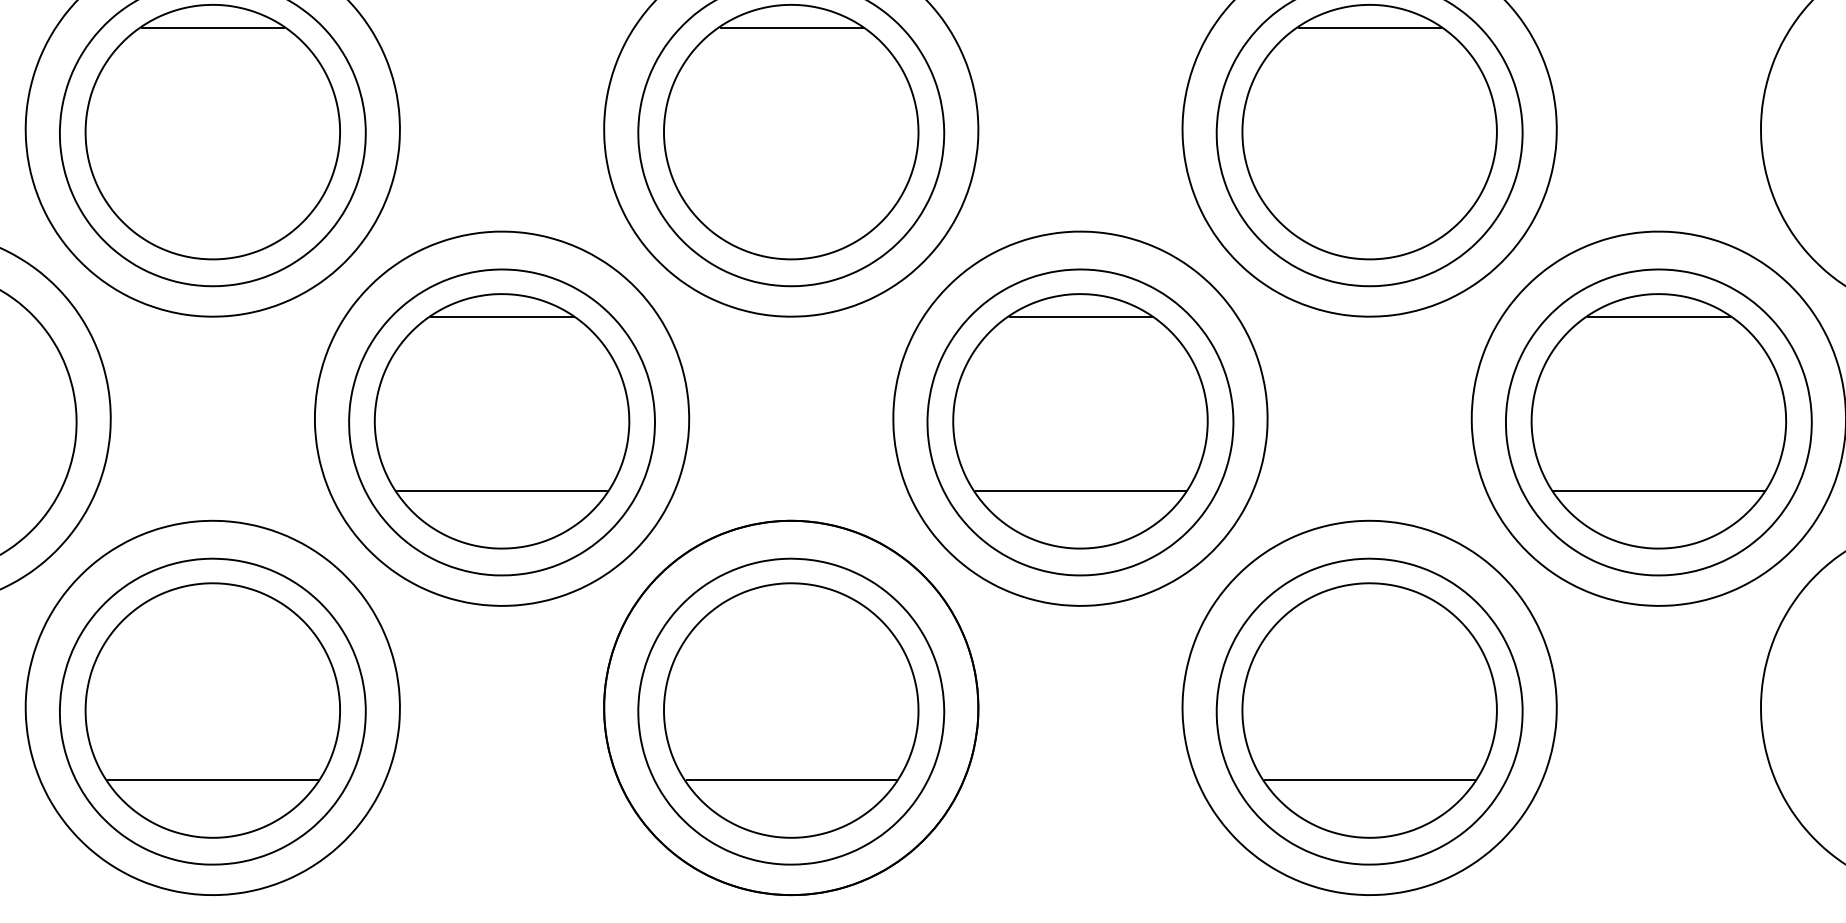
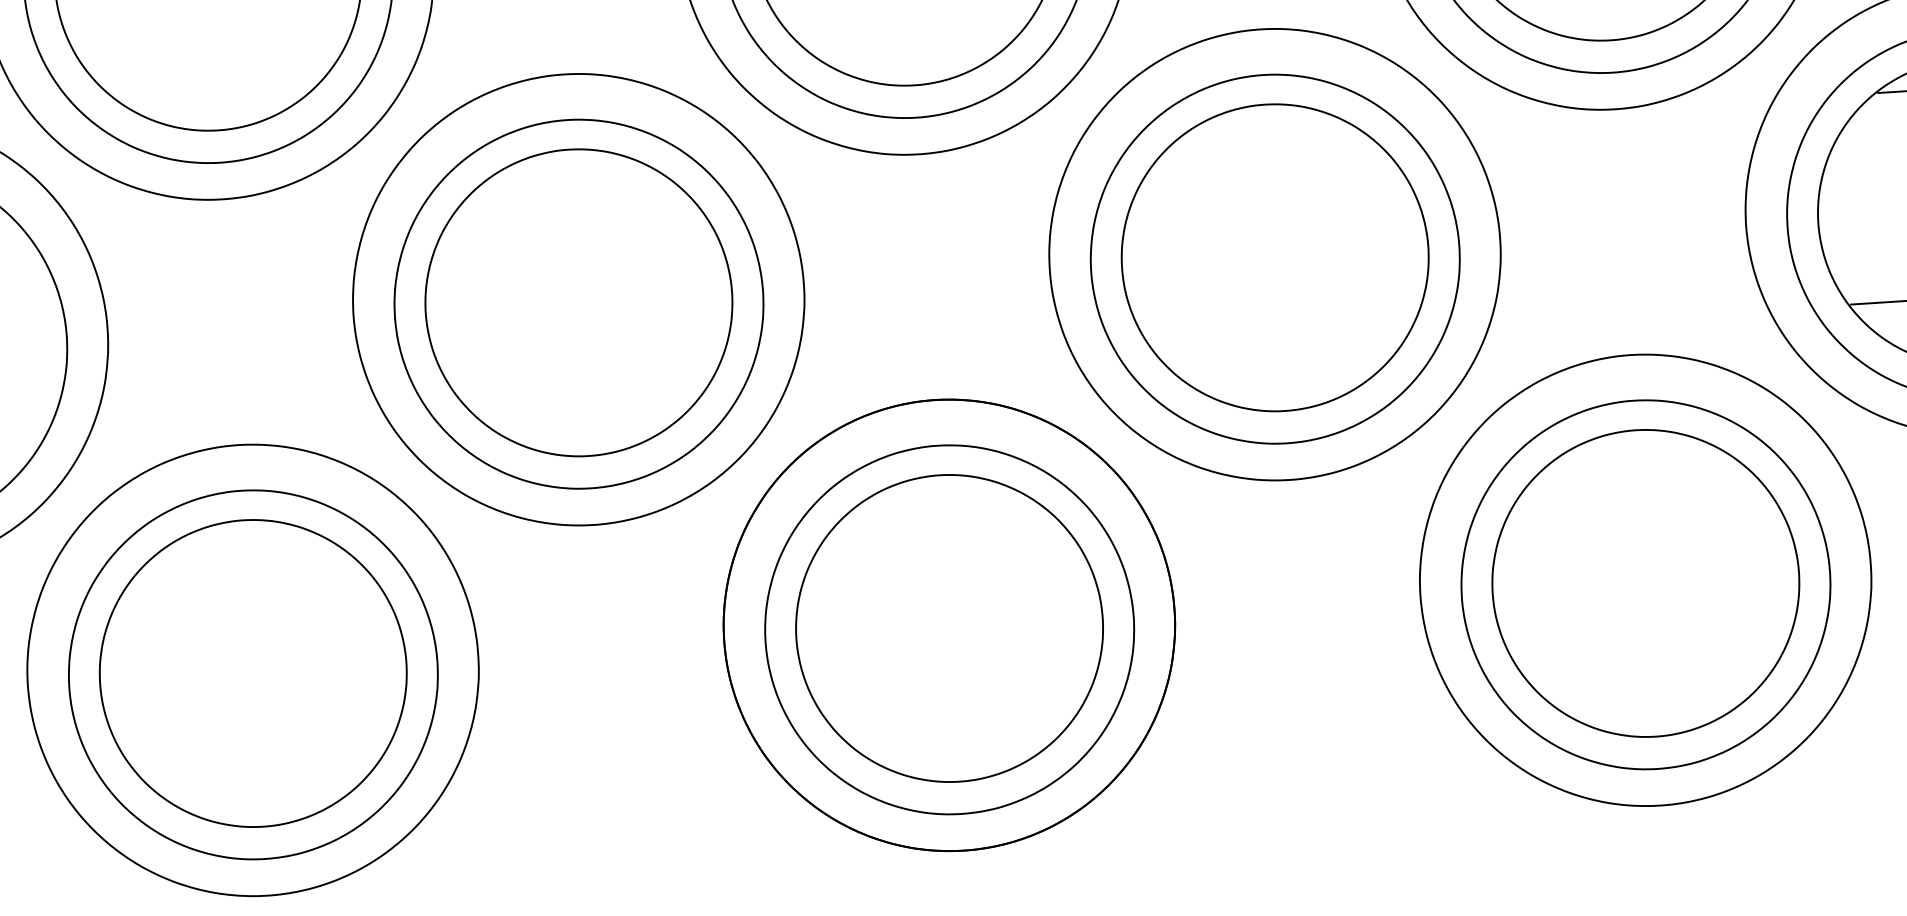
line: (502, 317) -> (571, 177), removed
line: (1080, 317) -> (1267, 132), removed
line: (502, 490) -> (584, 386), removed
line: (1080, 490) -> (1280, 341), removed
line: (213, 780) -> (259, 757), removed
line: (791, 780) -> (955, 712), removed
line: (1369, 780) -> (1651, 667), removed

